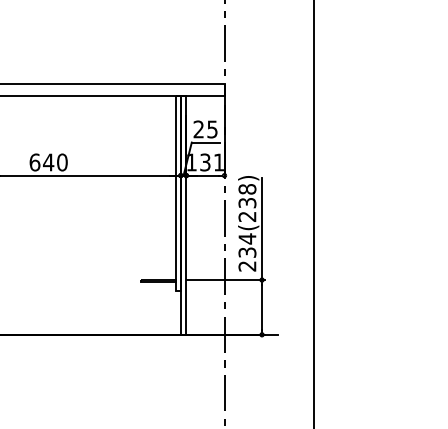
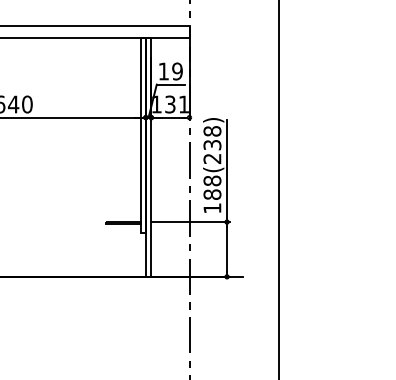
text: (205, 129) -> (170, 71), 25 -> 19
text: (247, 252) -> (212, 194), 234(238) -> 188(238)

